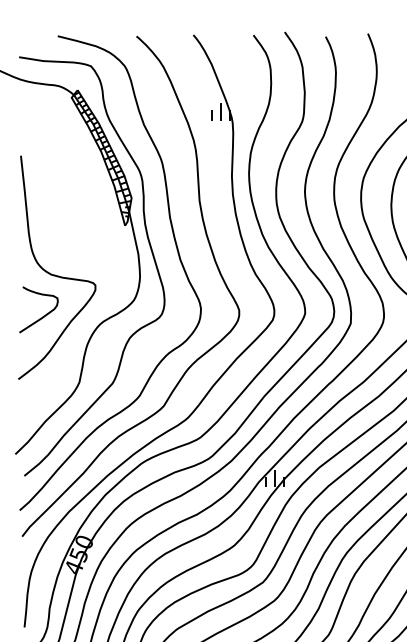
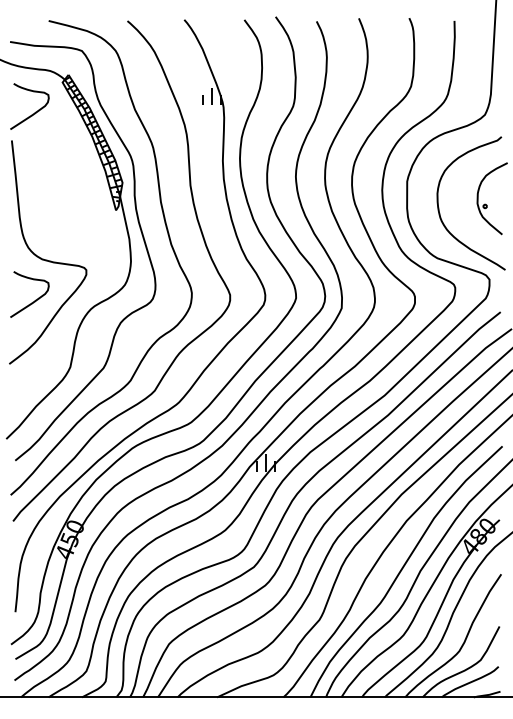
curve: (44, 126) -> (35, 111), added

